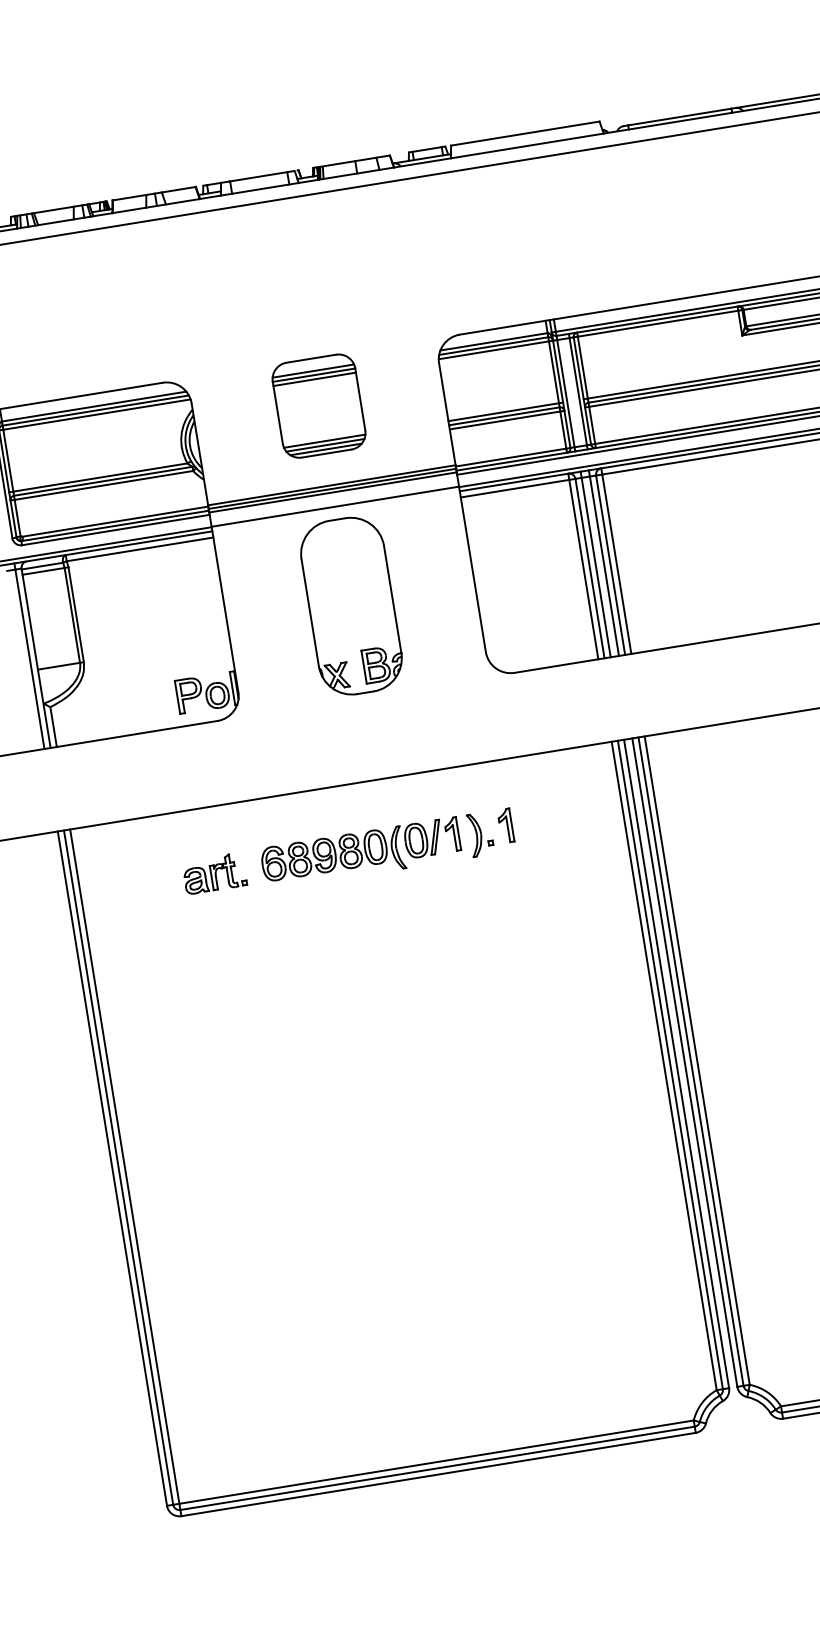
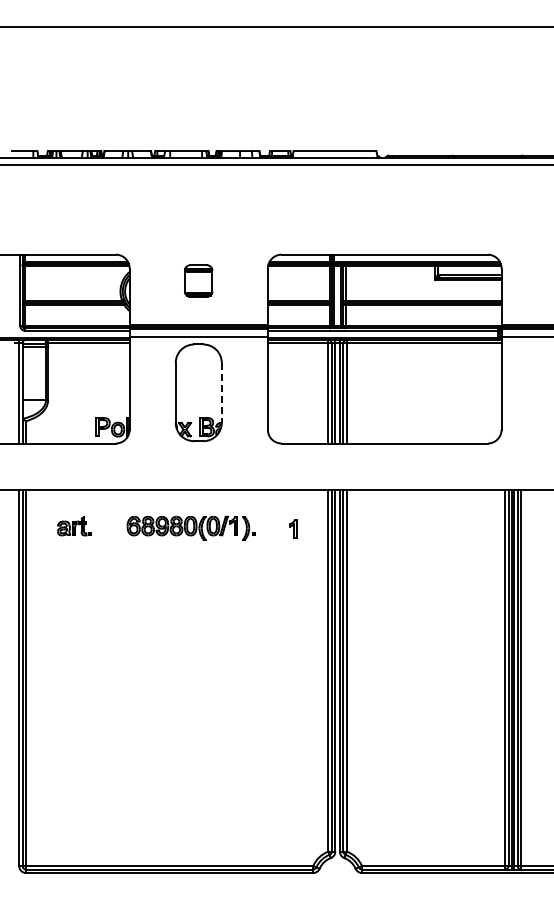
part: (318, 405) -> (198, 280), size x0.6
line: (392, 598) -> (221, 392), solid -> dashed
part: (505, 824) -> (293, 528), moved
part: (214, 874) -> (74, 526), moved

